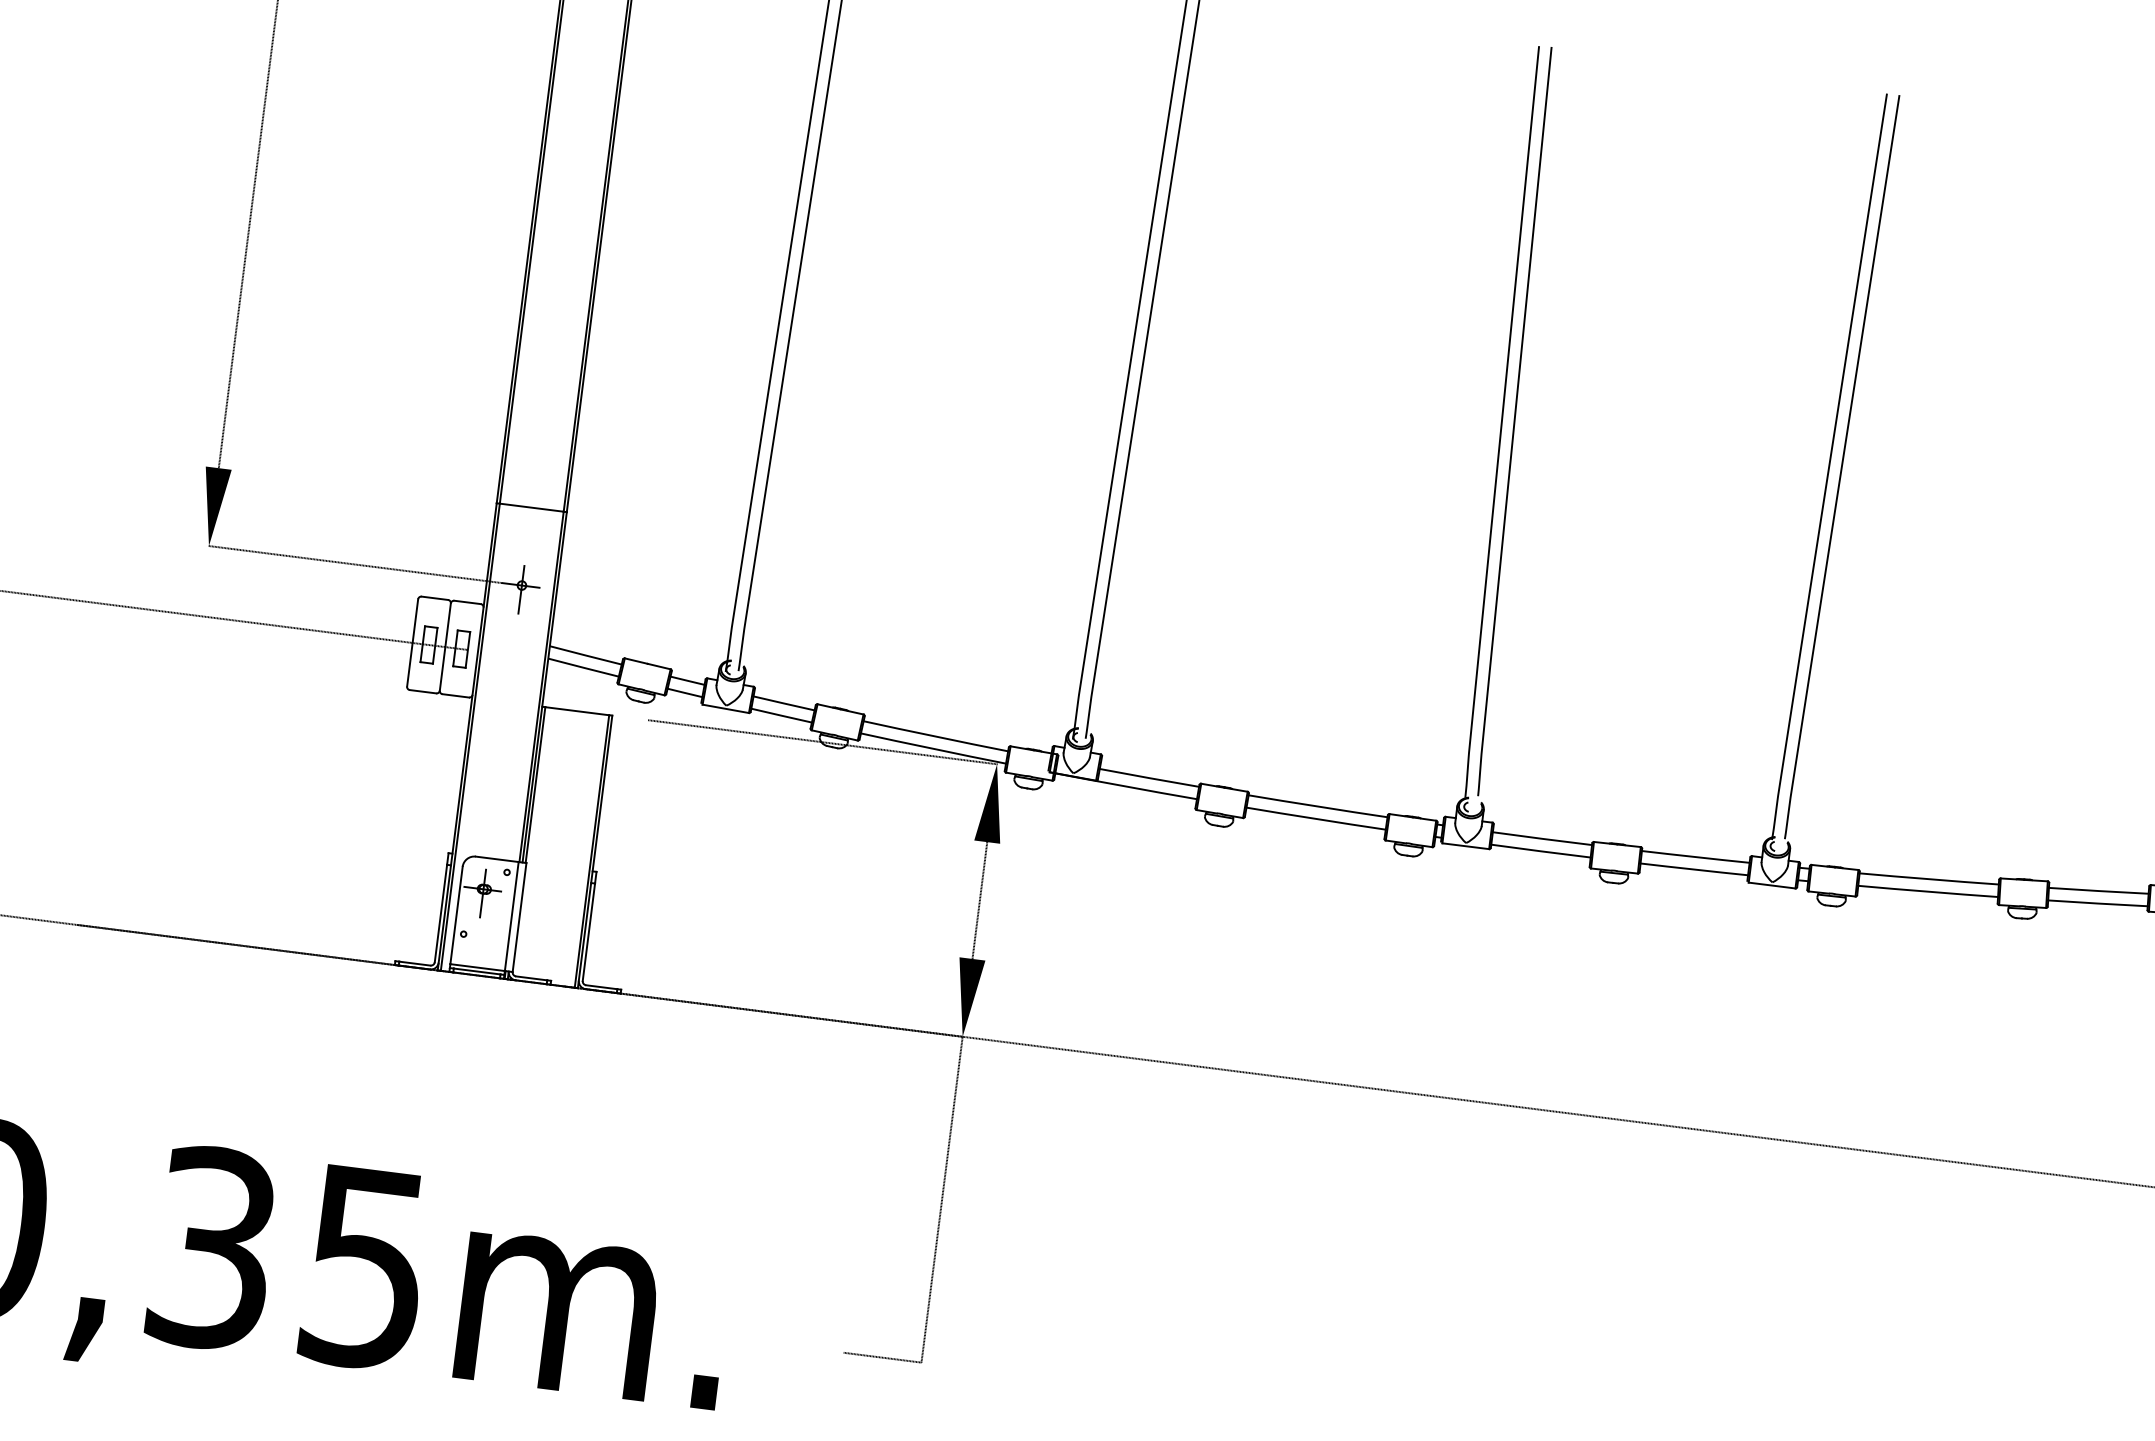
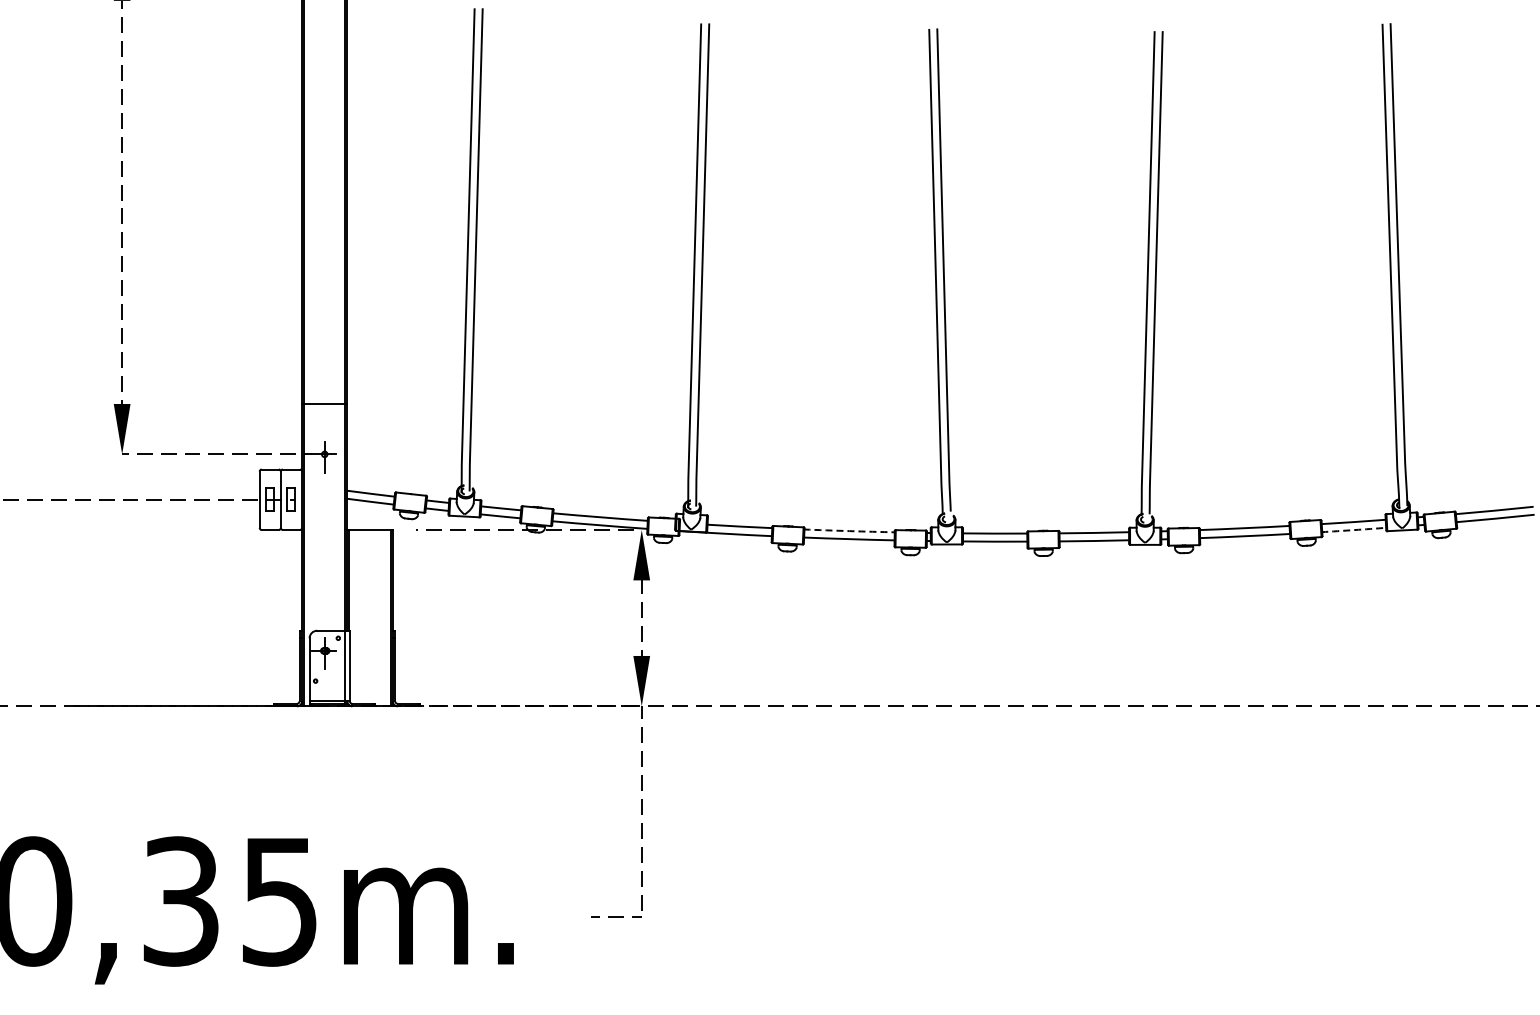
arc: (1317, 807) -> (849, 531), solid -> dashed
arc: (2098, 904) -> (1354, 530), solid -> dashed

